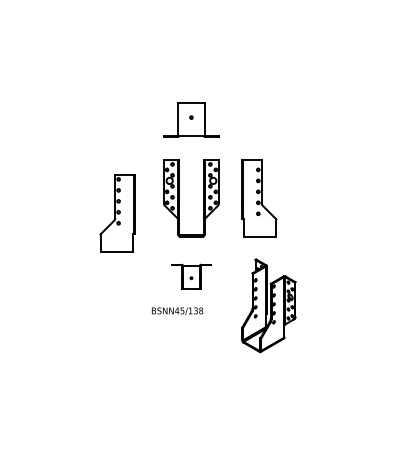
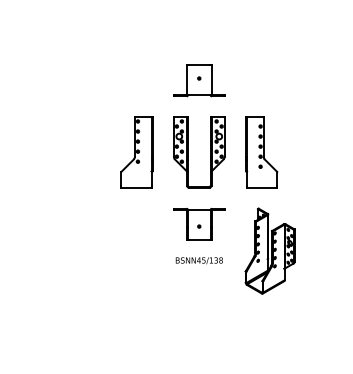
part: (117, 213) -> (136, 152), moved
part: (191, 276) -> (199, 224), size x1.43
text: (177, 310) -> (199, 260), moved

